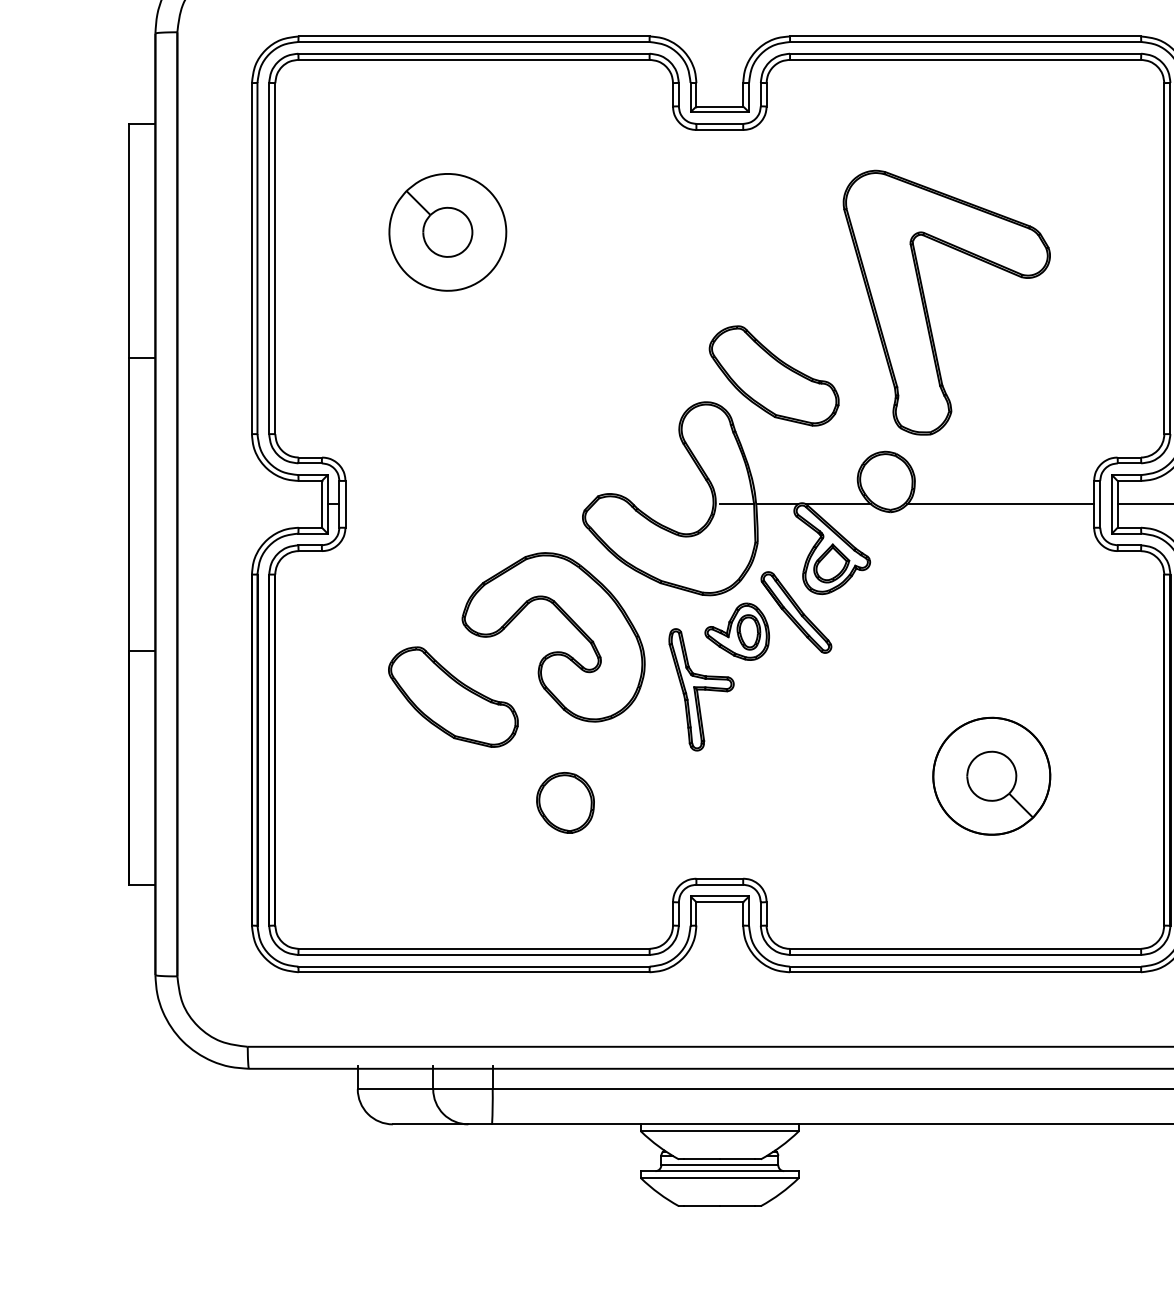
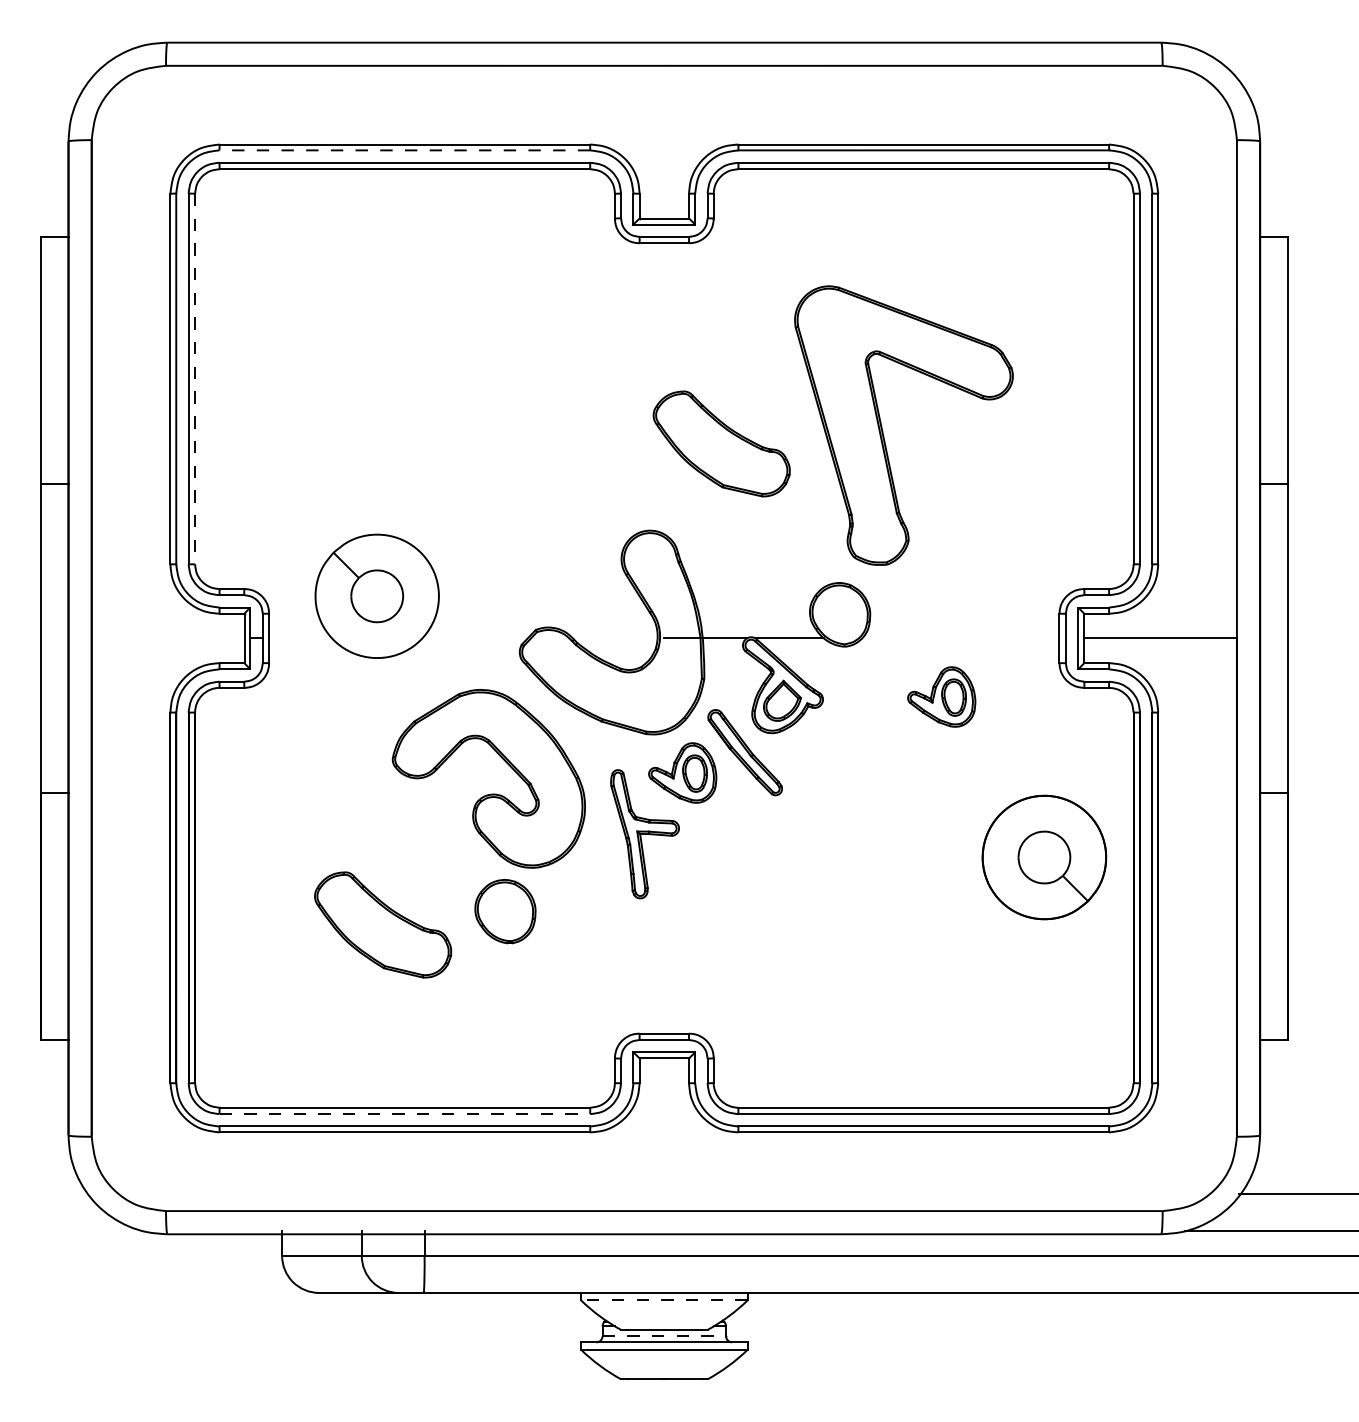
line: (473, 42) -> (404, 150), solid -> dashed
part: (447, 231) -> (376, 595), moved
line: (275, 259) -> (195, 379), solid -> dashed
part: (773, 375) -> (721, 443), moved
line: (1000, 504) -> (960, 638), removed
part: (982, 559) -> (941, 696), added
part: (453, 696) -> (383, 924), moved
part: (991, 776) -> (1044, 857), moved
part: (565, 802) -> (505, 911), moved
line: (474, 955) -> (405, 1114), solid -> dashed
line: (719, 1131) -> (663, 1300), solid -> dashed
line: (719, 1165) -> (664, 1336), solid -> dashed

